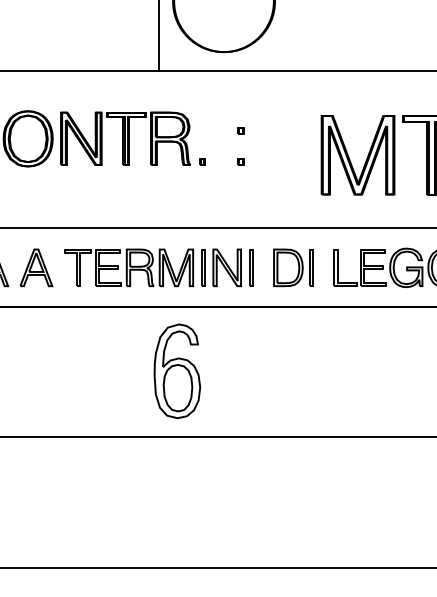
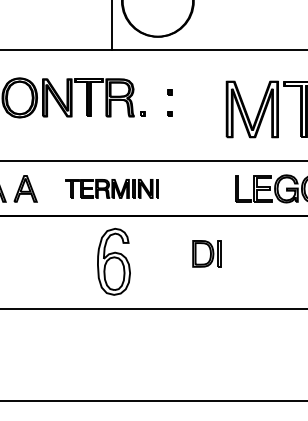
part: (158, 267) -> (111, 188), size x0.7
part: (292, 267) -> (206, 253), moved
part: (176, 370) -> (113, 261), moved

